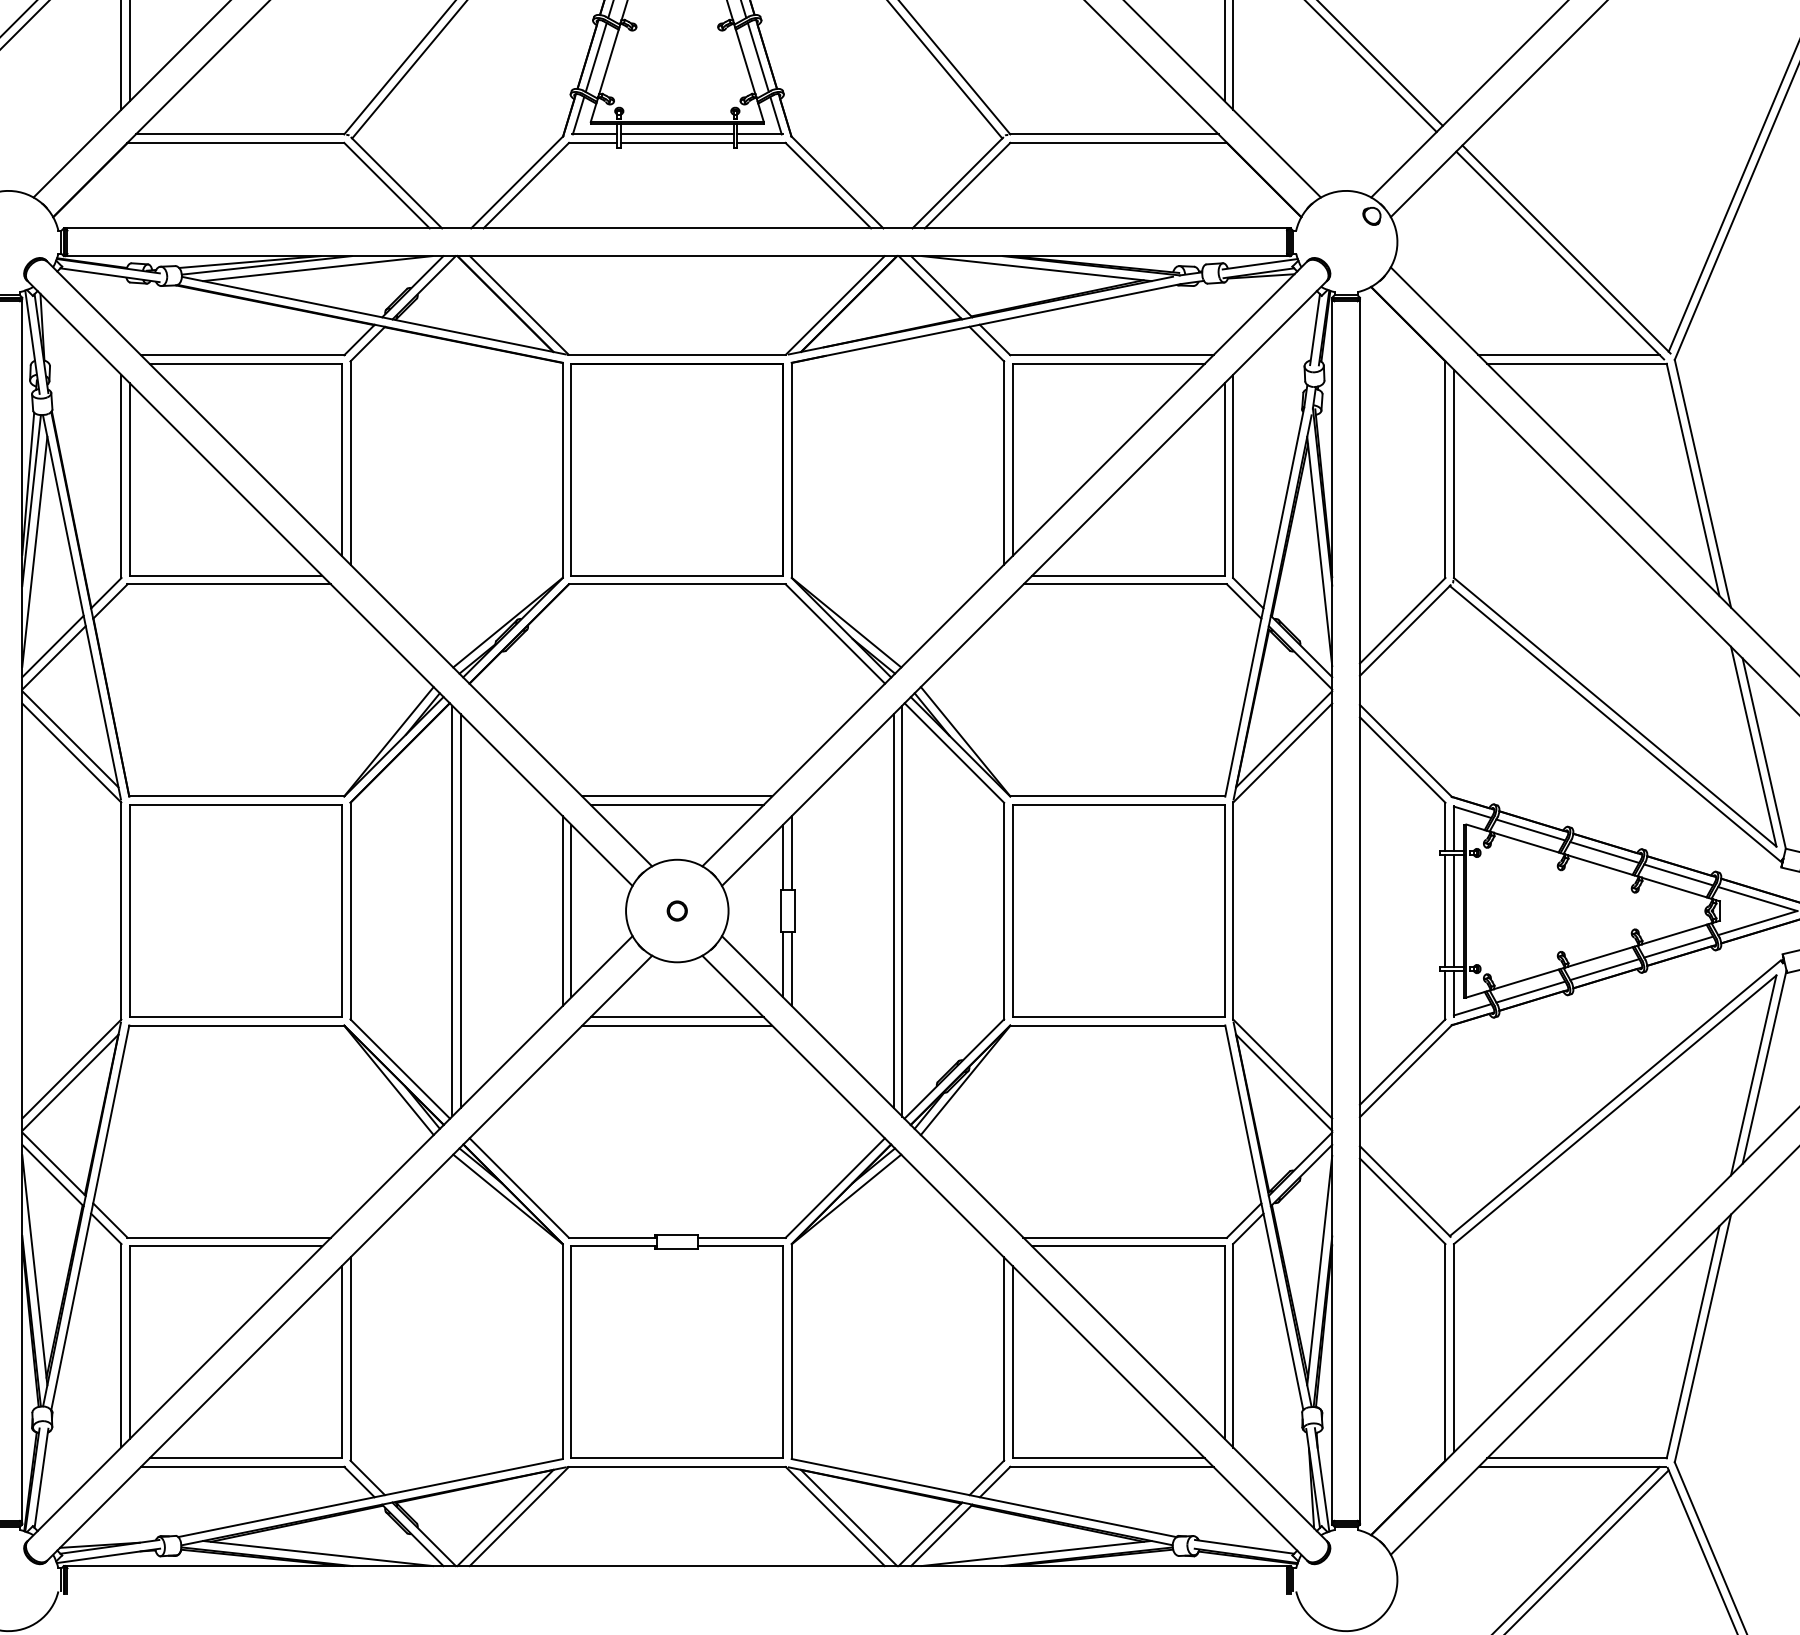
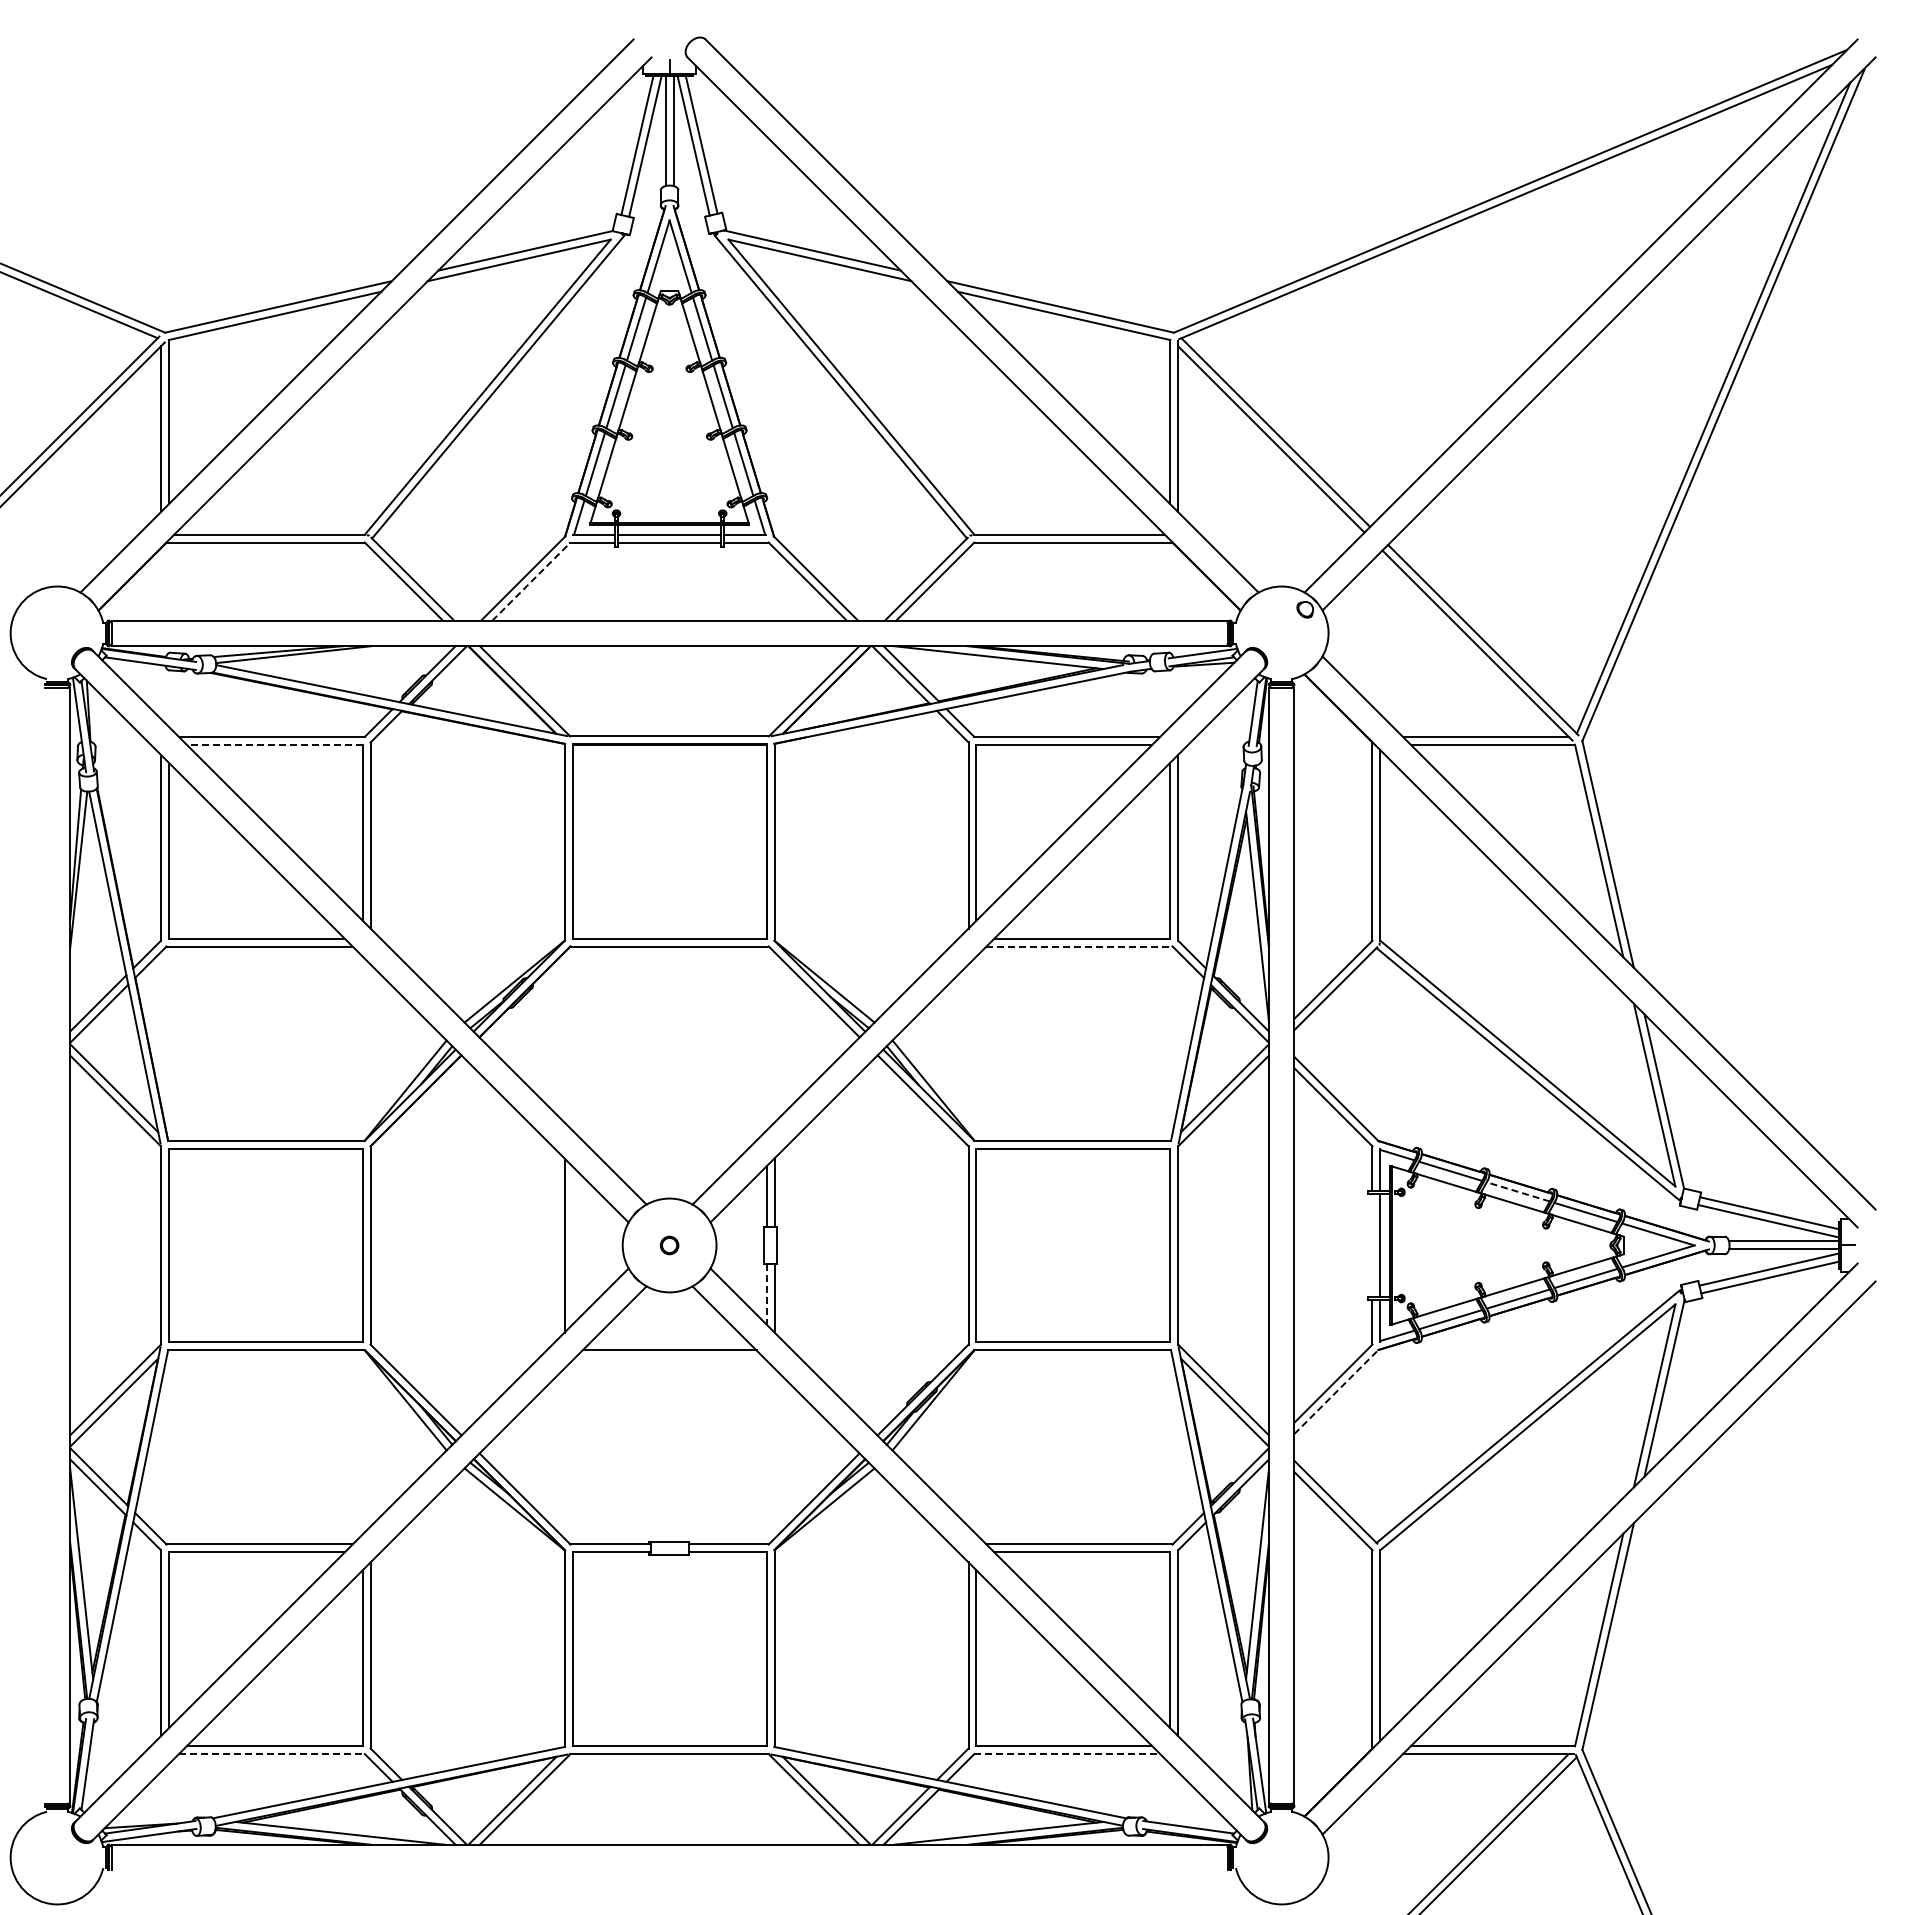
line: (526, 185) -> (531, 581), solid -> dashed
line: (317, 268) -> (340, 657), removed
line: (245, 363) -> (274, 744), solid -> dashed
line: (34, 551) -> (81, 916), removed
line: (1126, 584) -> (1080, 946), solid -> dashed
line: (677, 796) -> (669, 1140), removed
line: (677, 805) -> (669, 1148), removed
line: (1604, 852) -> (1518, 1191), solid -> dashed
line: (452, 911) -> (463, 1245), removed
line: (460, 911) -> (471, 1245), removed
line: (571, 911) -> (572, 1245), removed
line: (893, 911) -> (867, 1245), removed
line: (902, 911) -> (875, 1245), removed
line: (1445, 911) -> (1372, 1245), removed
line: (783, 964) -> (766, 1294), solid -> dashed
line: (677, 1017) -> (669, 1342), removed
line: (1406, 1070) -> (1336, 1391), solid -> dashed
line: (243, 1467) -> (272, 1754), solid -> dashed
line: (1112, 1467) -> (1067, 1754), solid -> dashed

